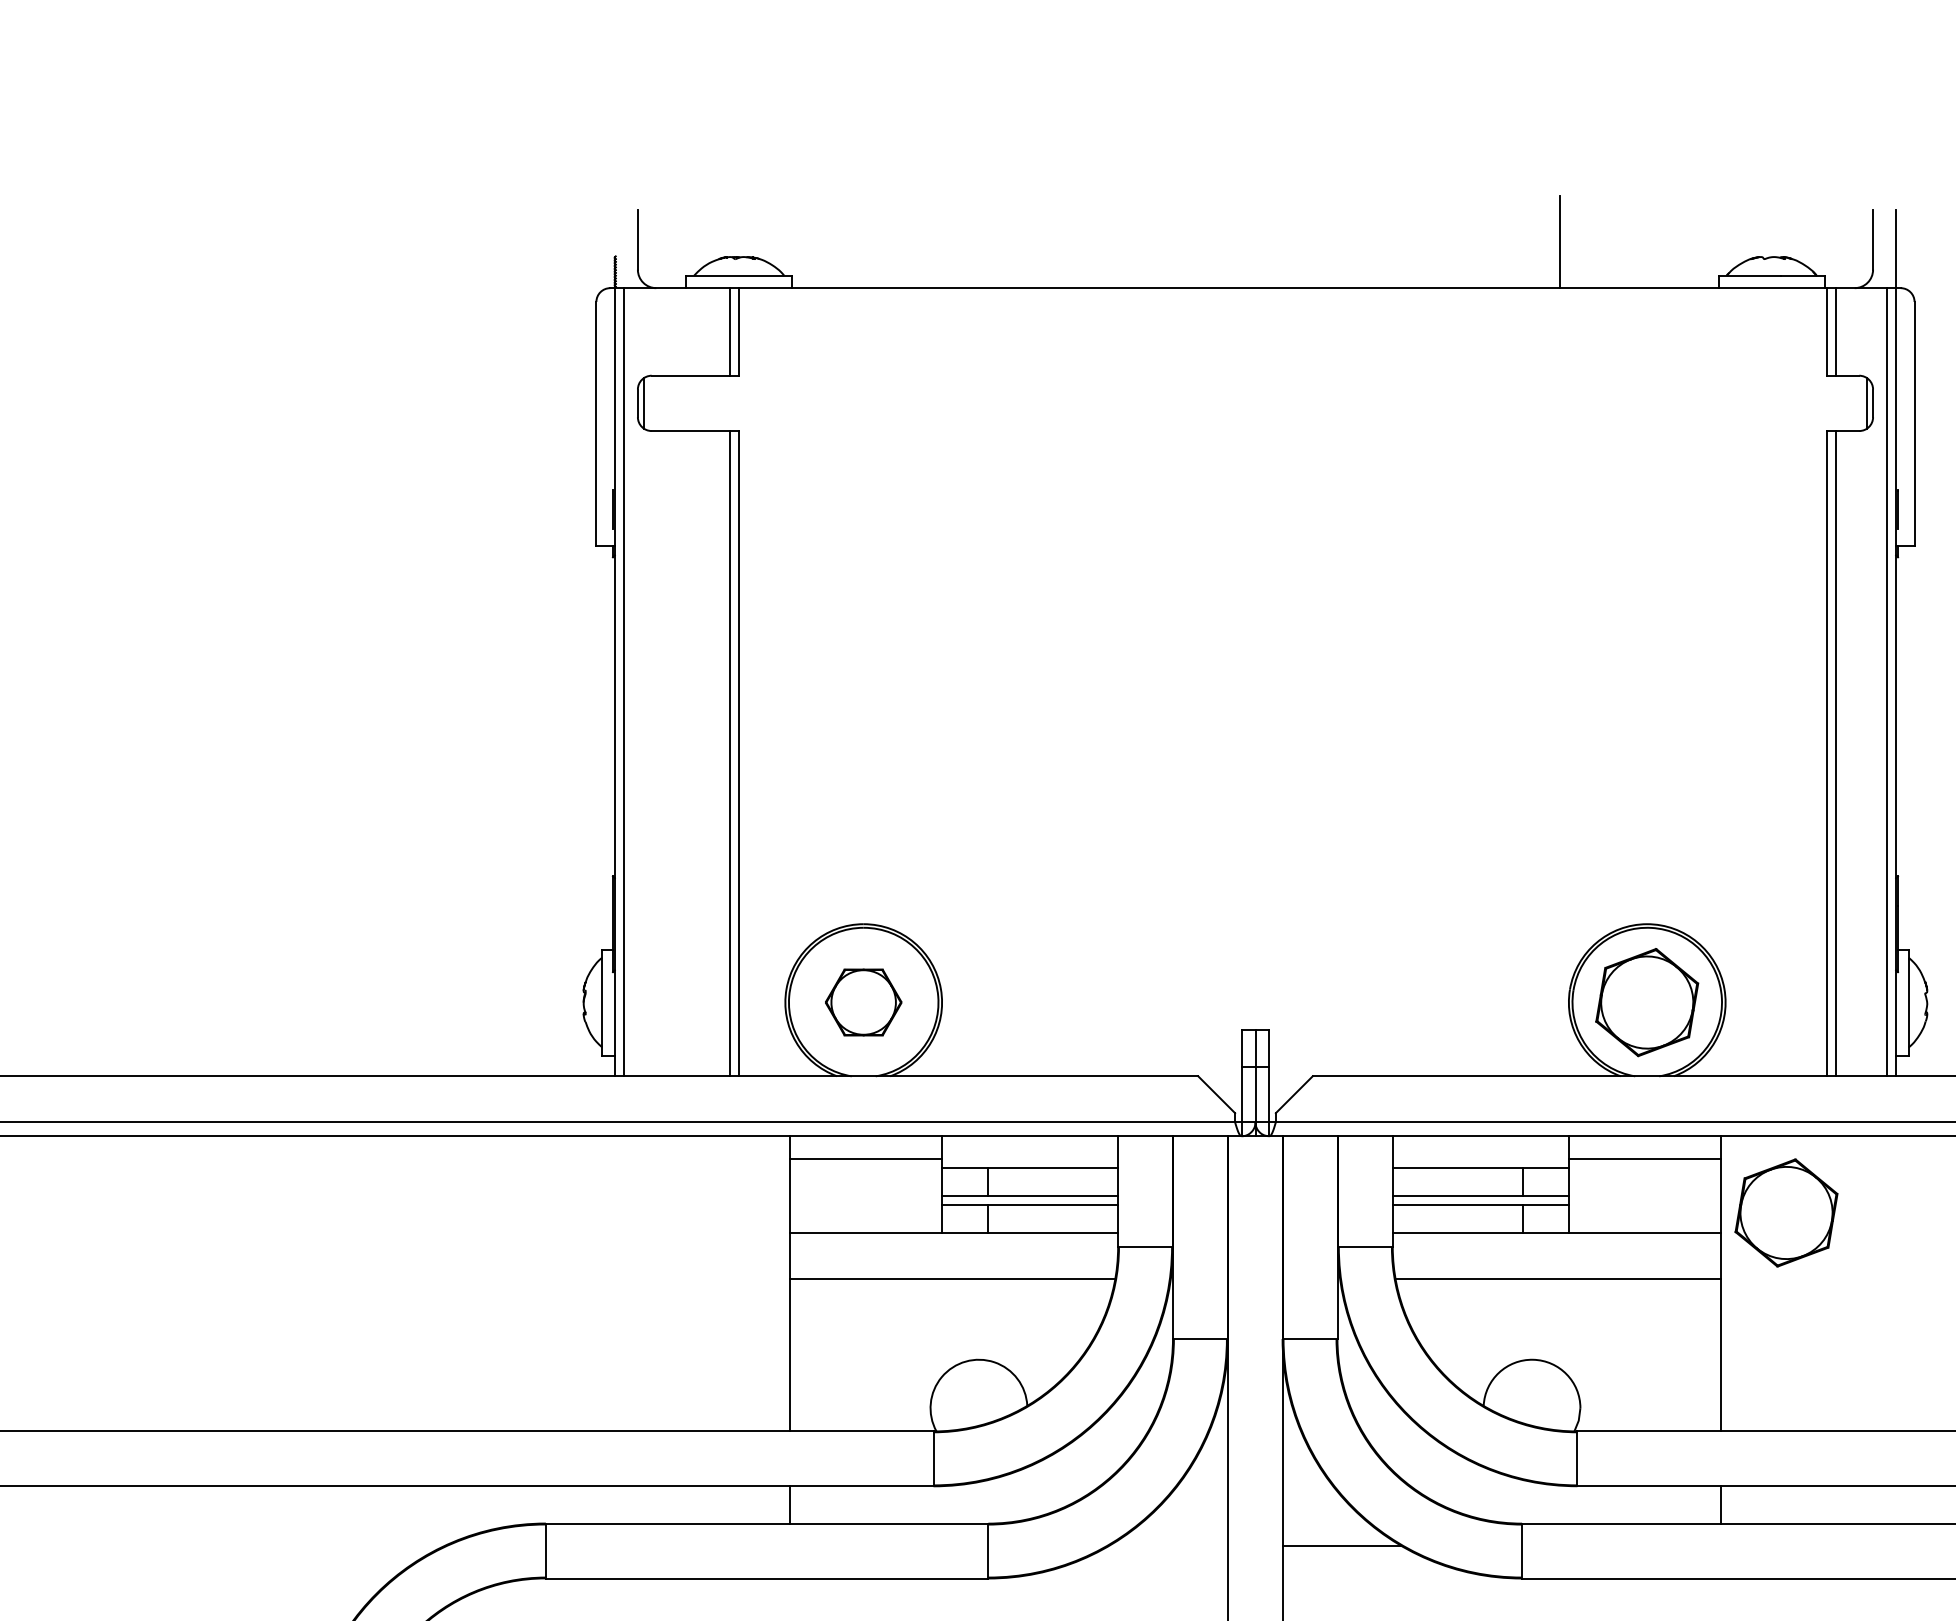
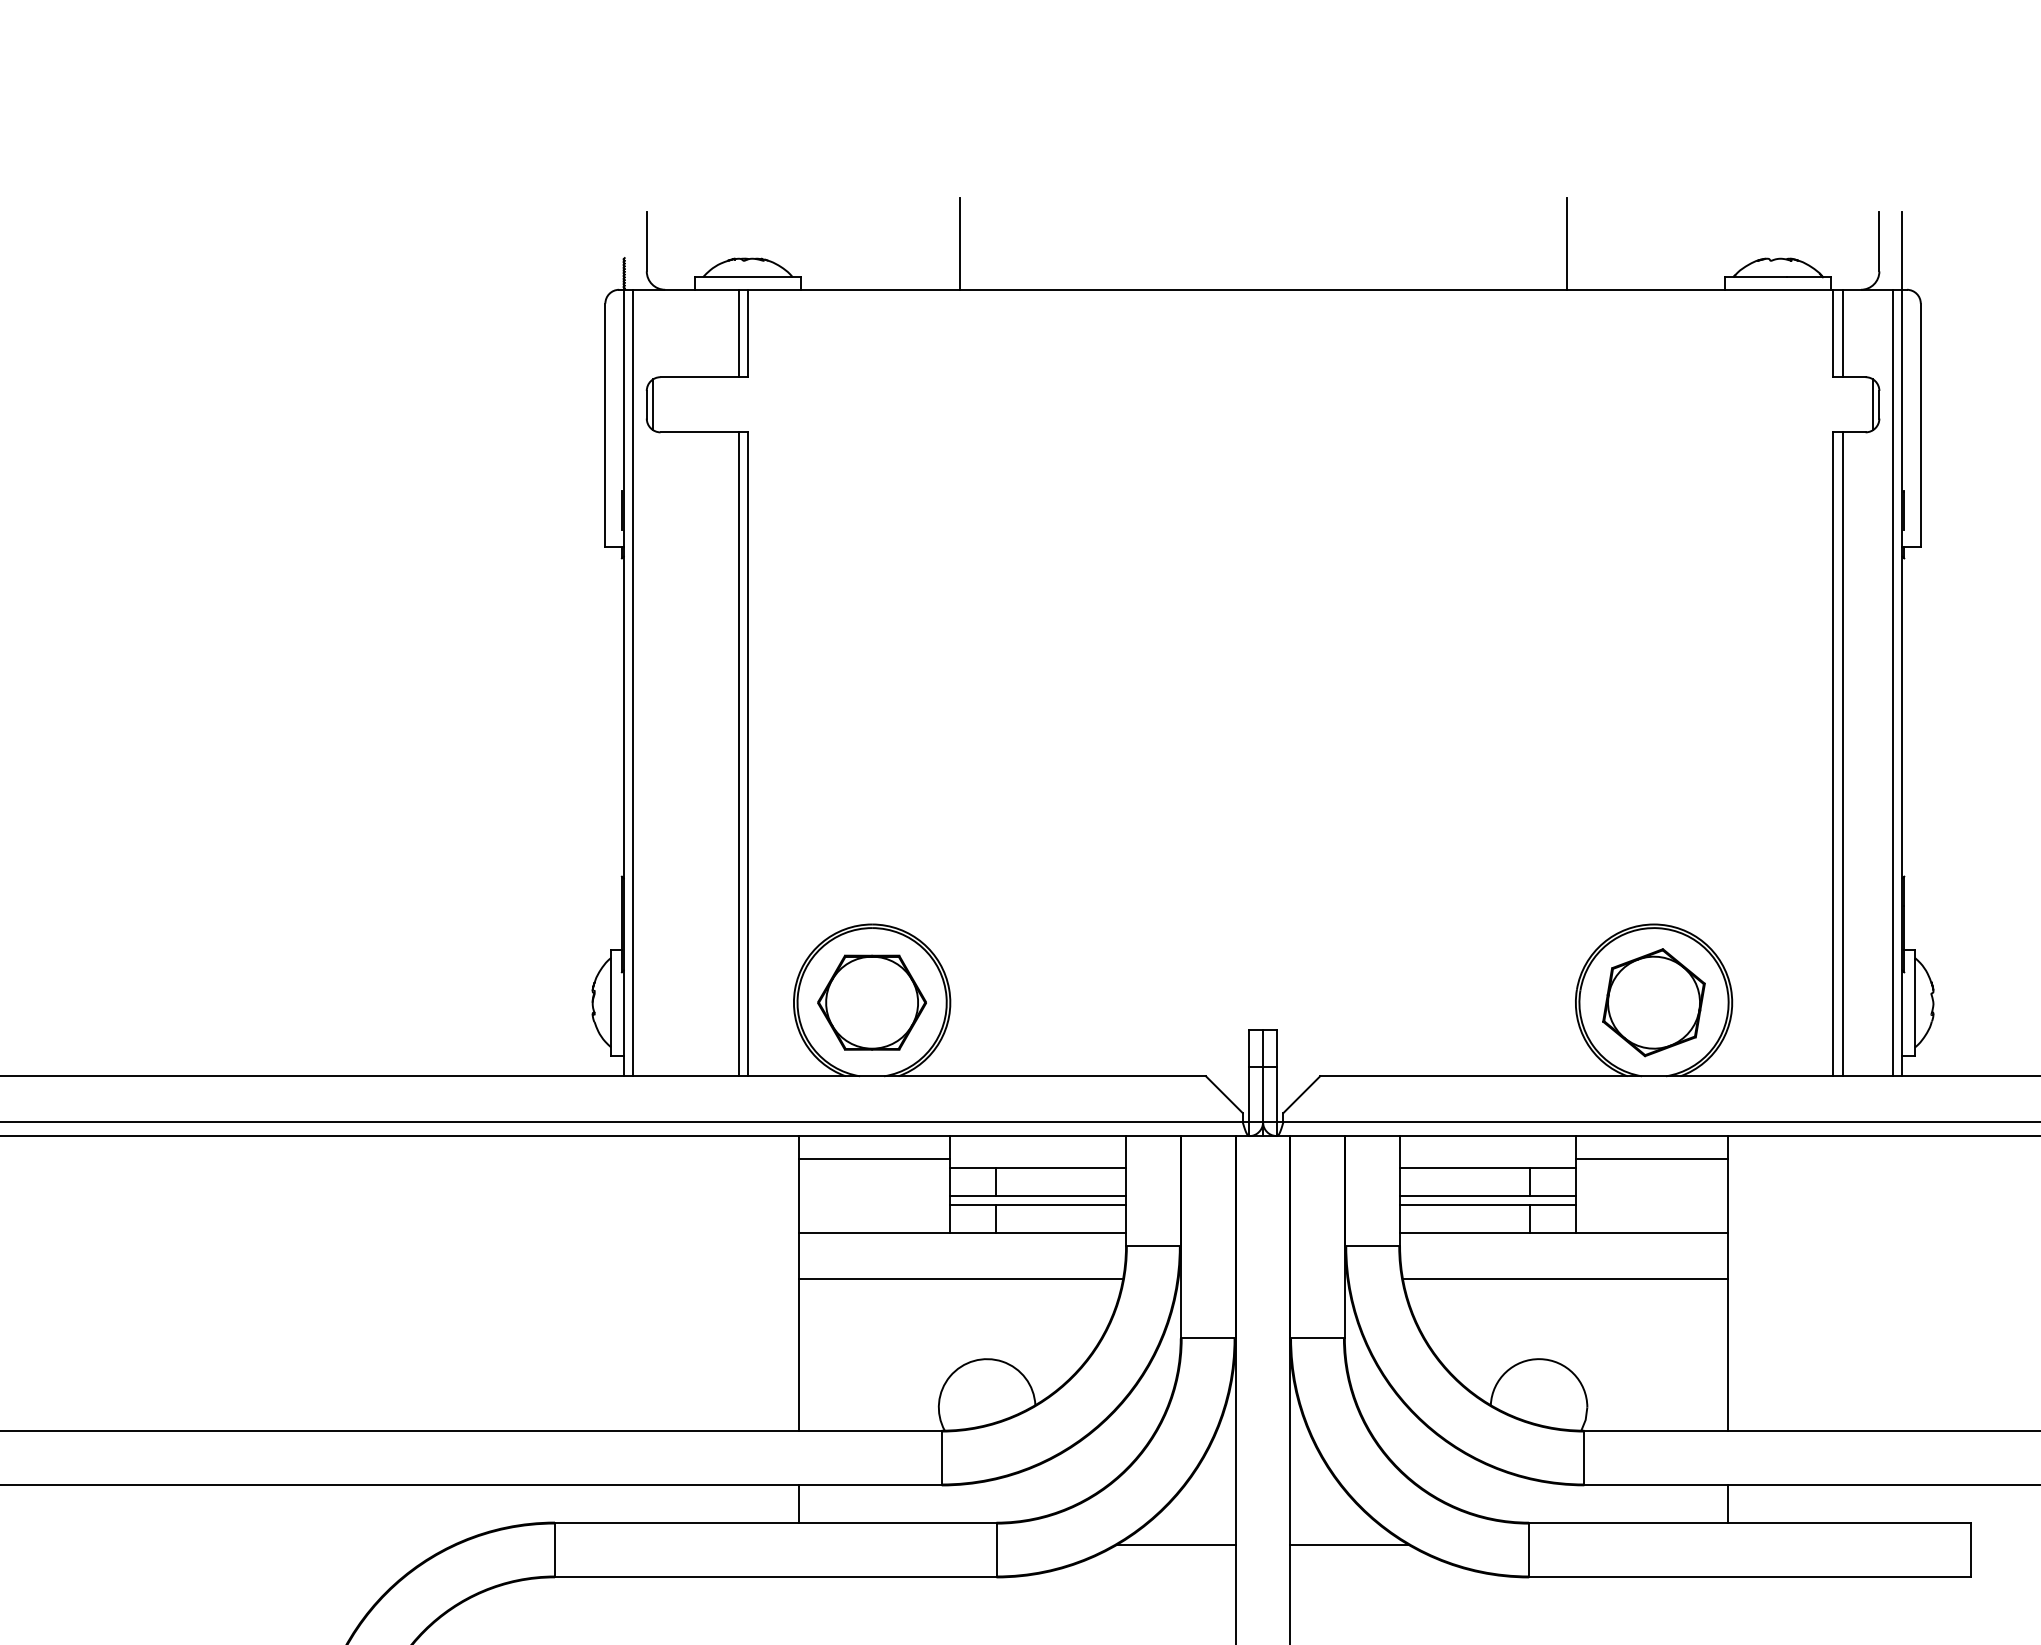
line: (951, 241) -> (959, 243), added
part: (863, 1002) -> (871, 1002), size x1.43
part: (1786, 1212) -> (1792, 1212), removed
line: (1167, 1546) -> (1175, 1545), added

